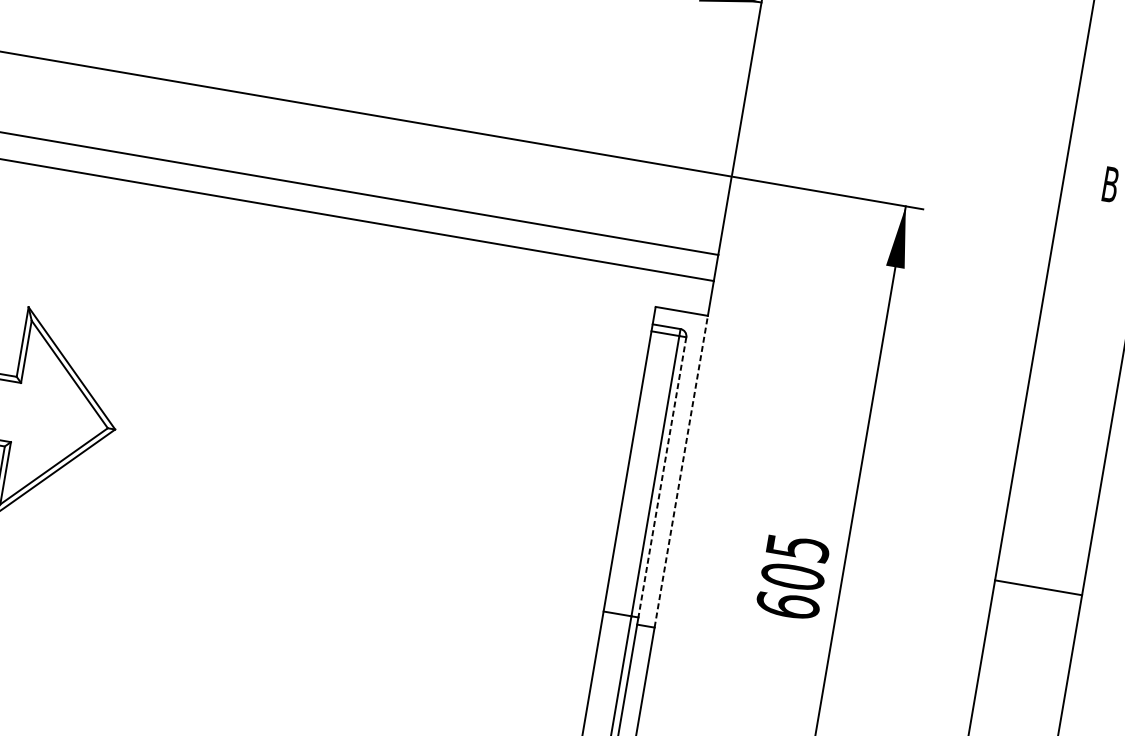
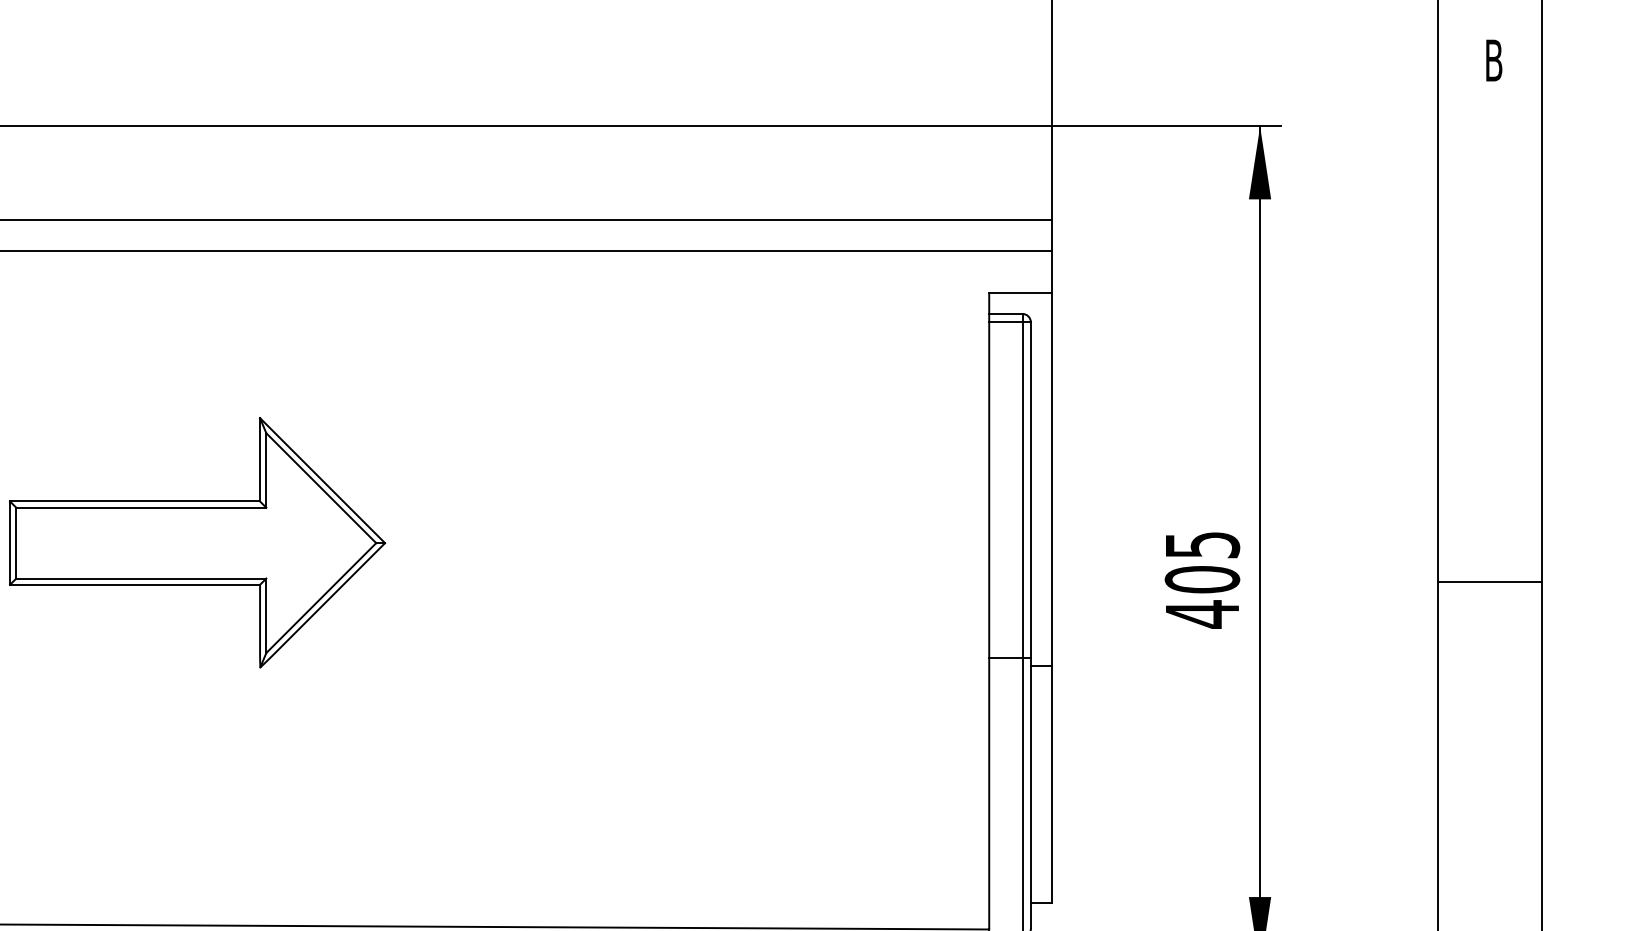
line: (681, 471) -> (1051, 479), dashed -> solid
line: (661, 477) -> (1030, 490), dashed -> solid
line: (1038, 587) -> (1490, 581), moved
text: (787, 605) -> (1202, 614), 605 -> 405

